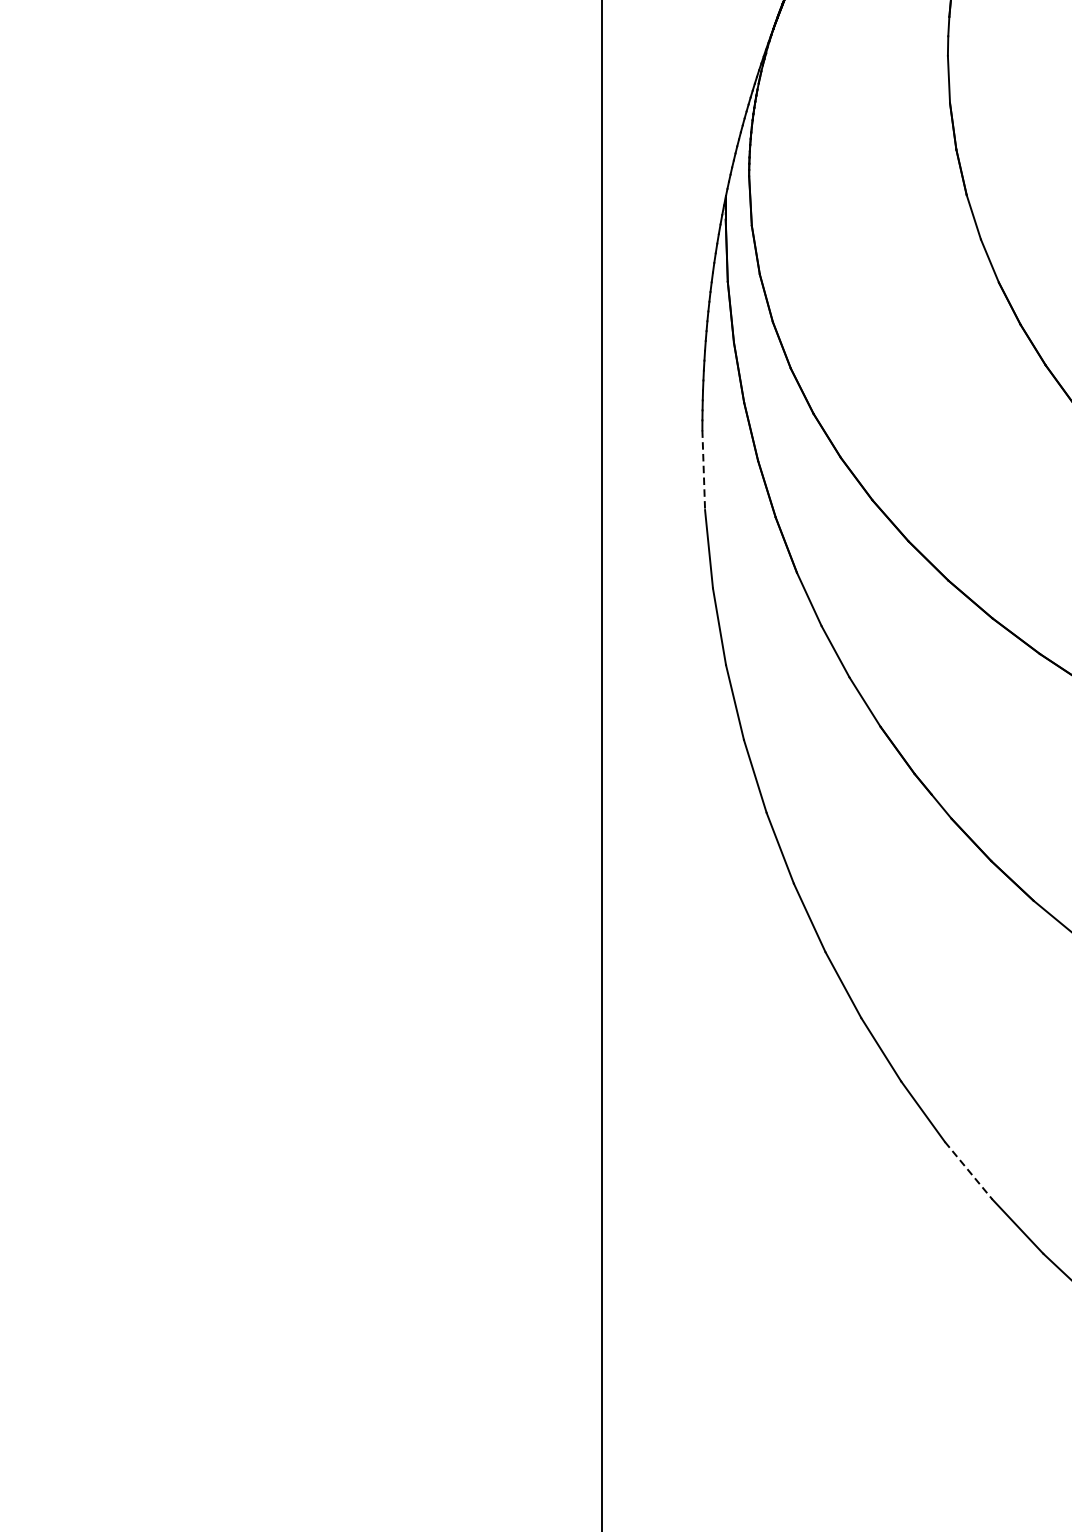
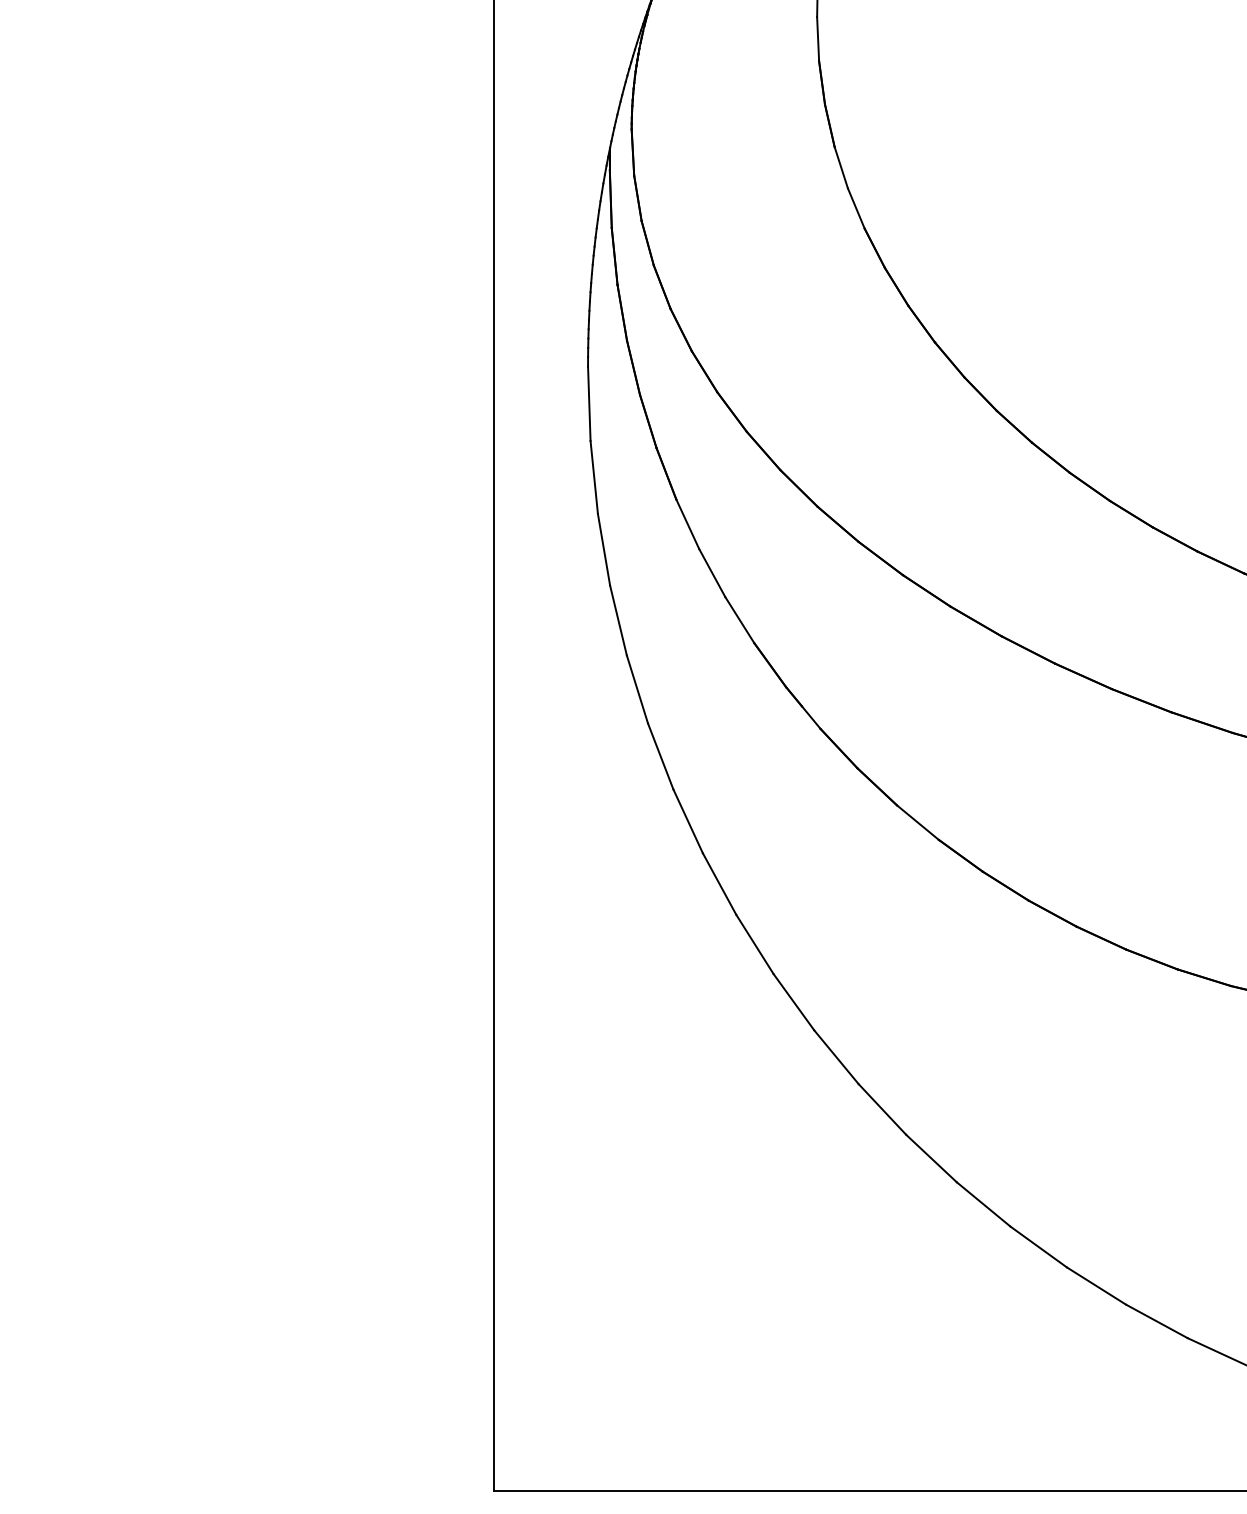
line: (703, 471) -> (589, 404), dashed -> solid
line: (968, 1170) -> (836, 1057), dashed -> solid

